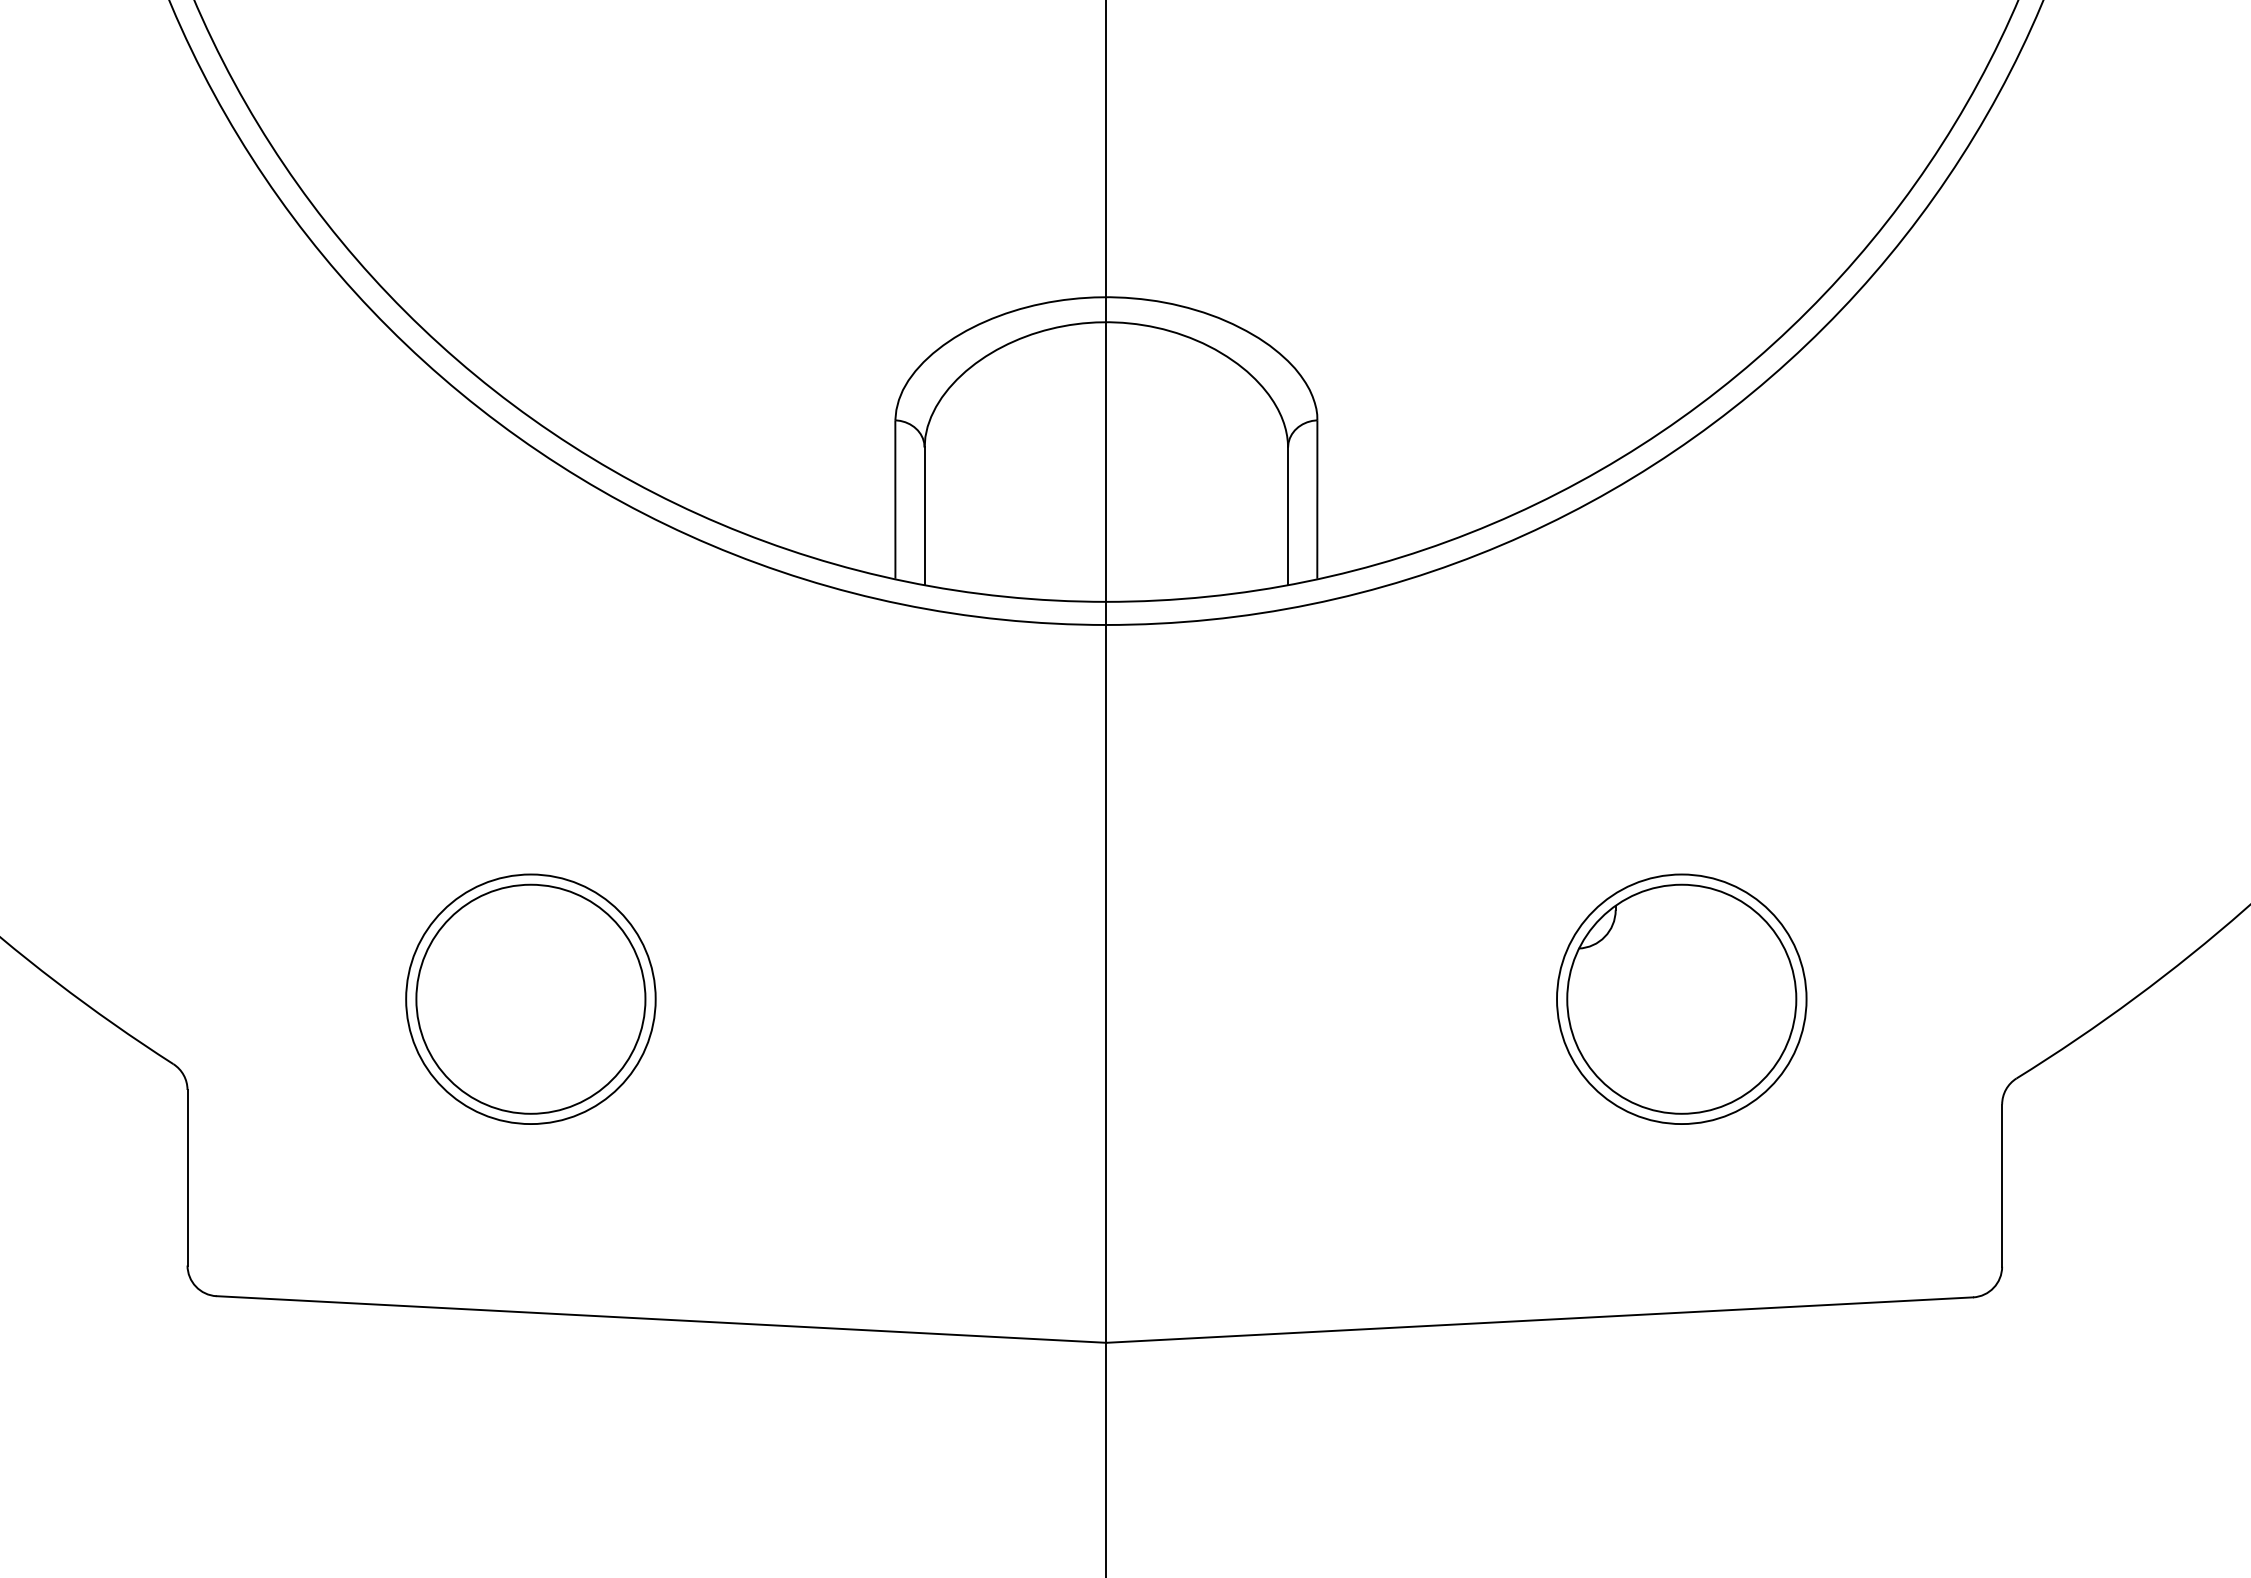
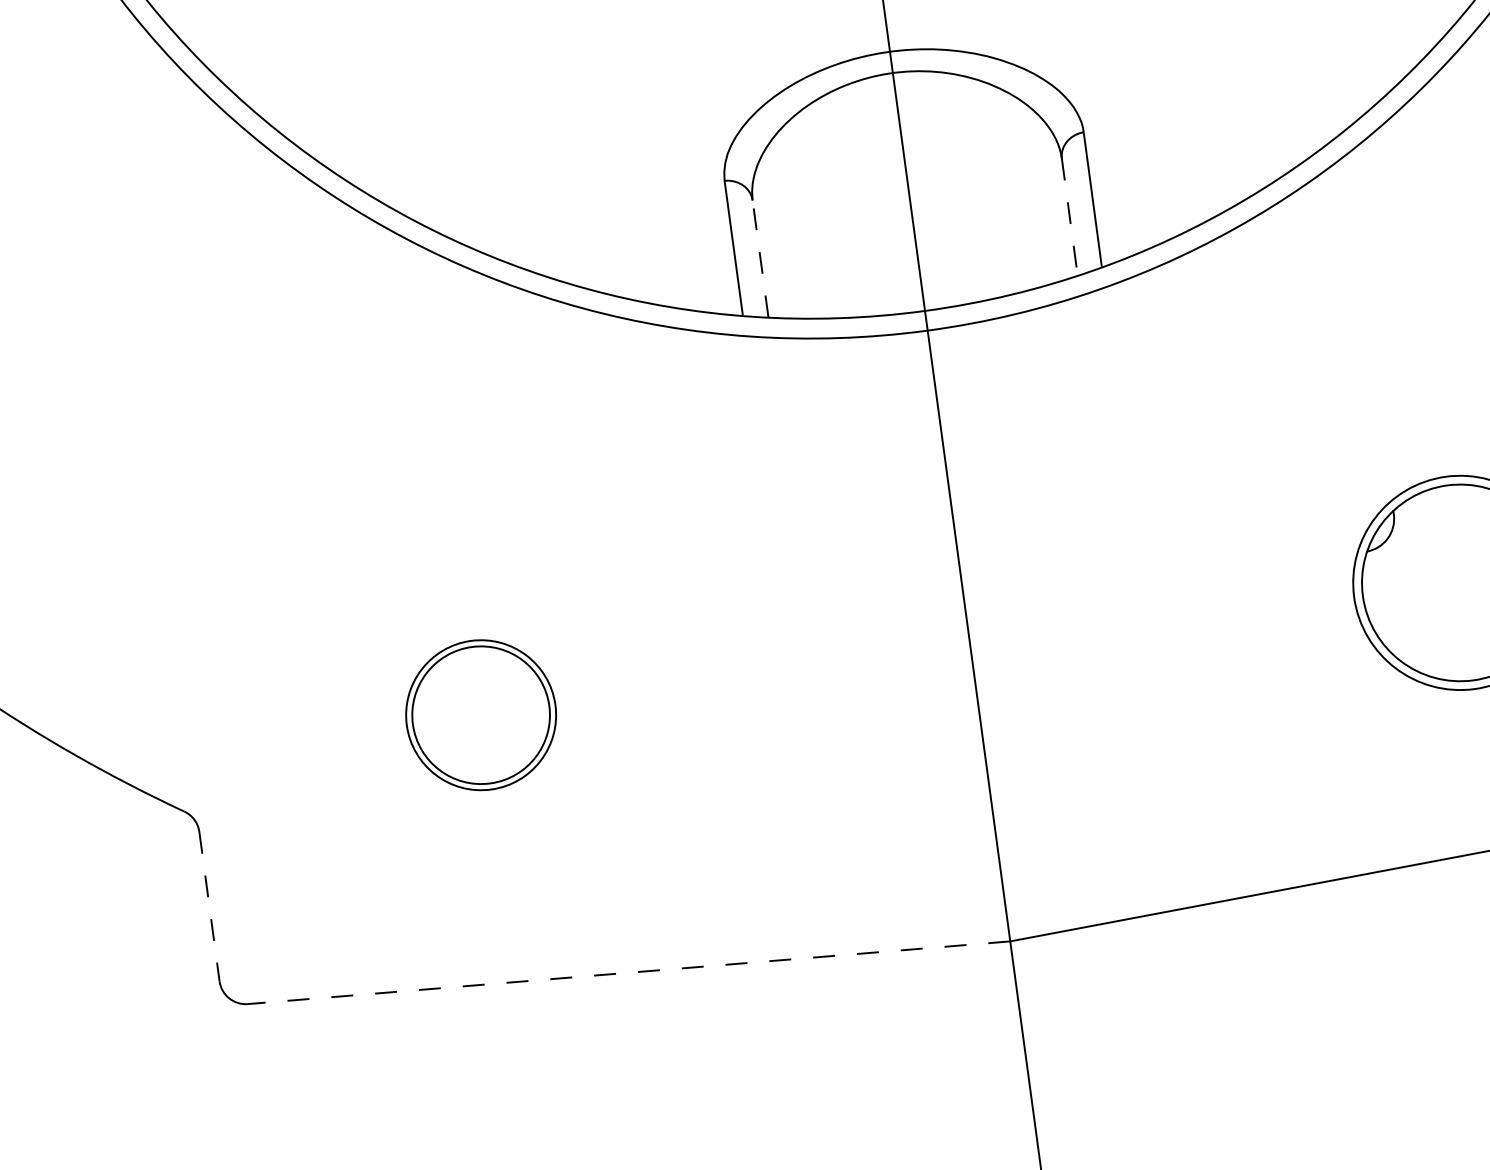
line: (924, 516) -> (760, 259), solid -> dashed
line: (1288, 516) -> (1070, 217), solid -> dashed
part: (530, 998) -> (480, 714), size x0.7
line: (187, 1177) -> (209, 906), solid -> dashed
line: (661, 1319) -> (629, 972), solid -> dashed

